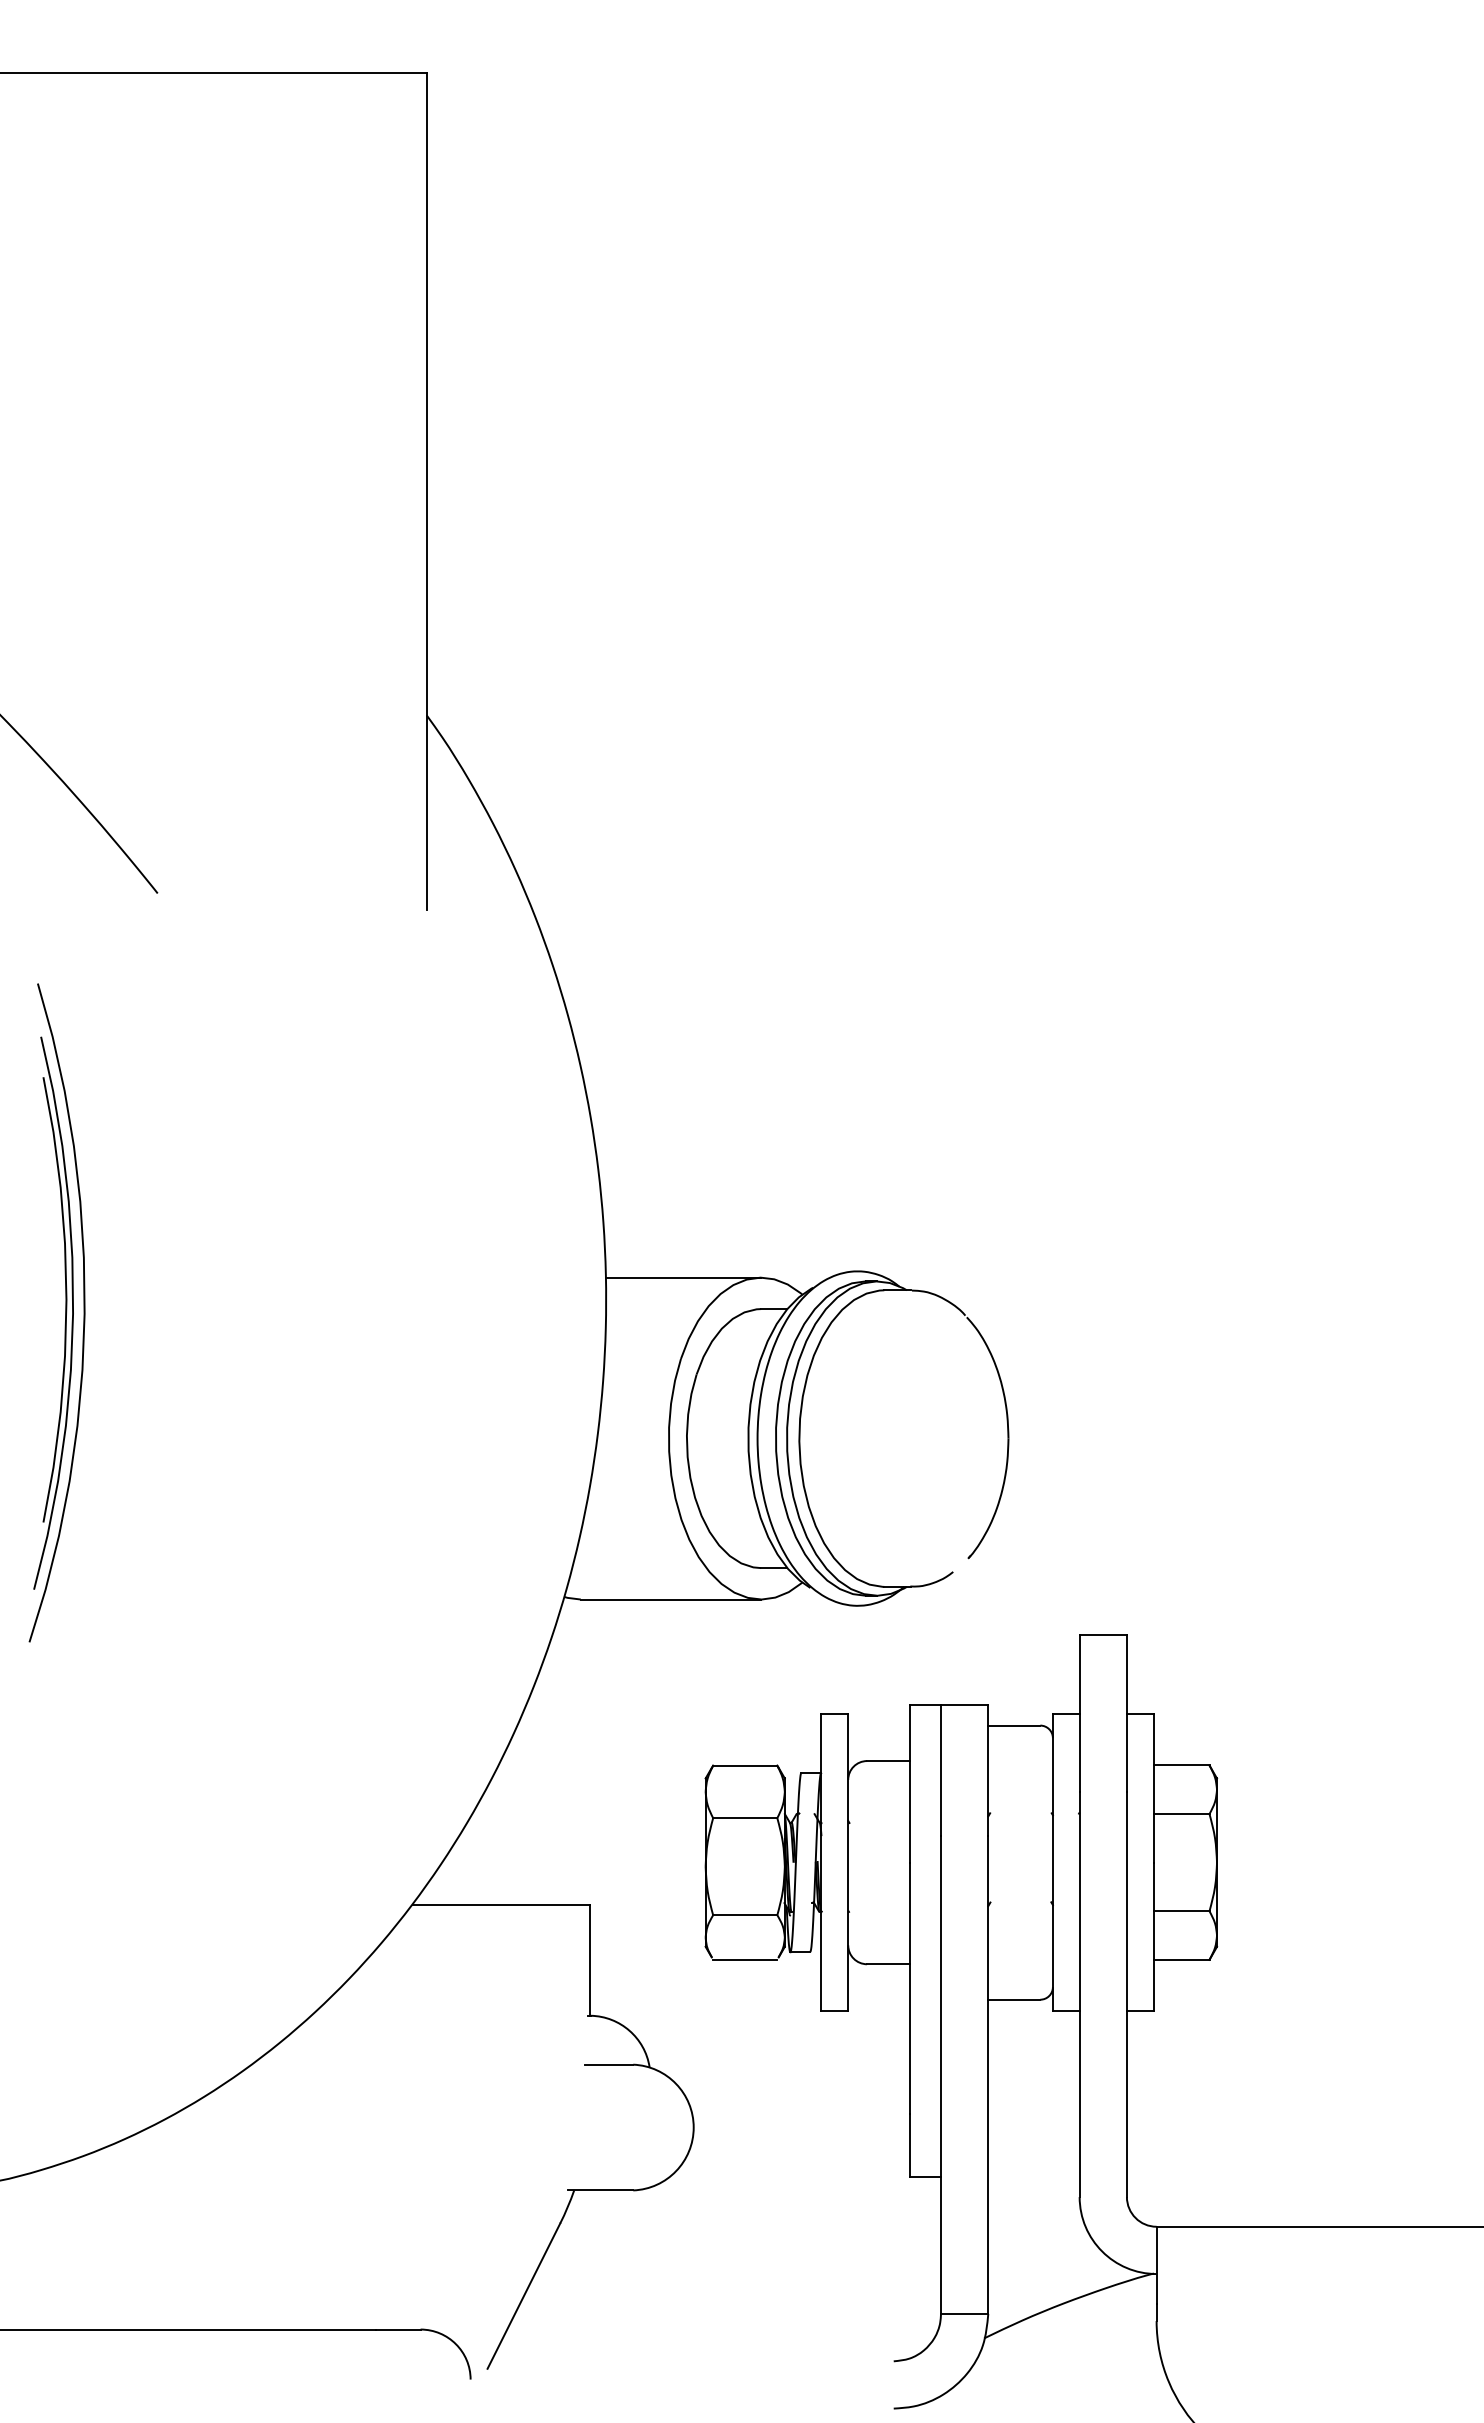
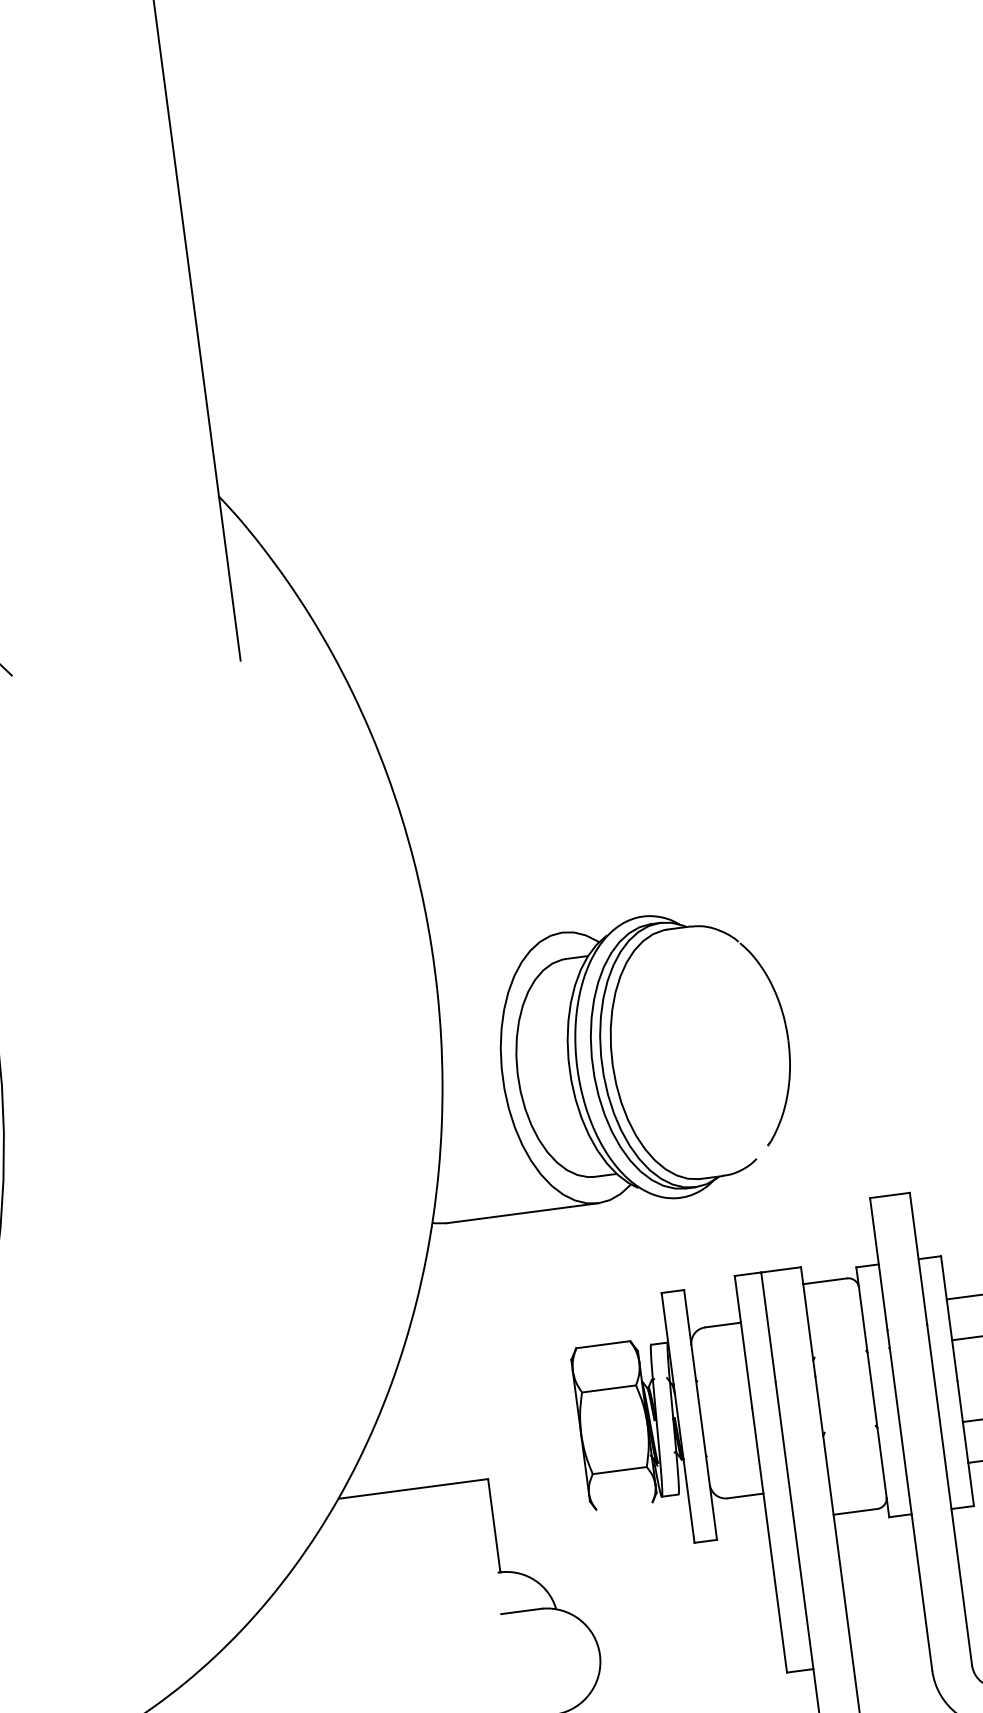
line: (683, 1277) -> (497, 941), removed
line: (745, 1959) -> (624, 1507), removed

